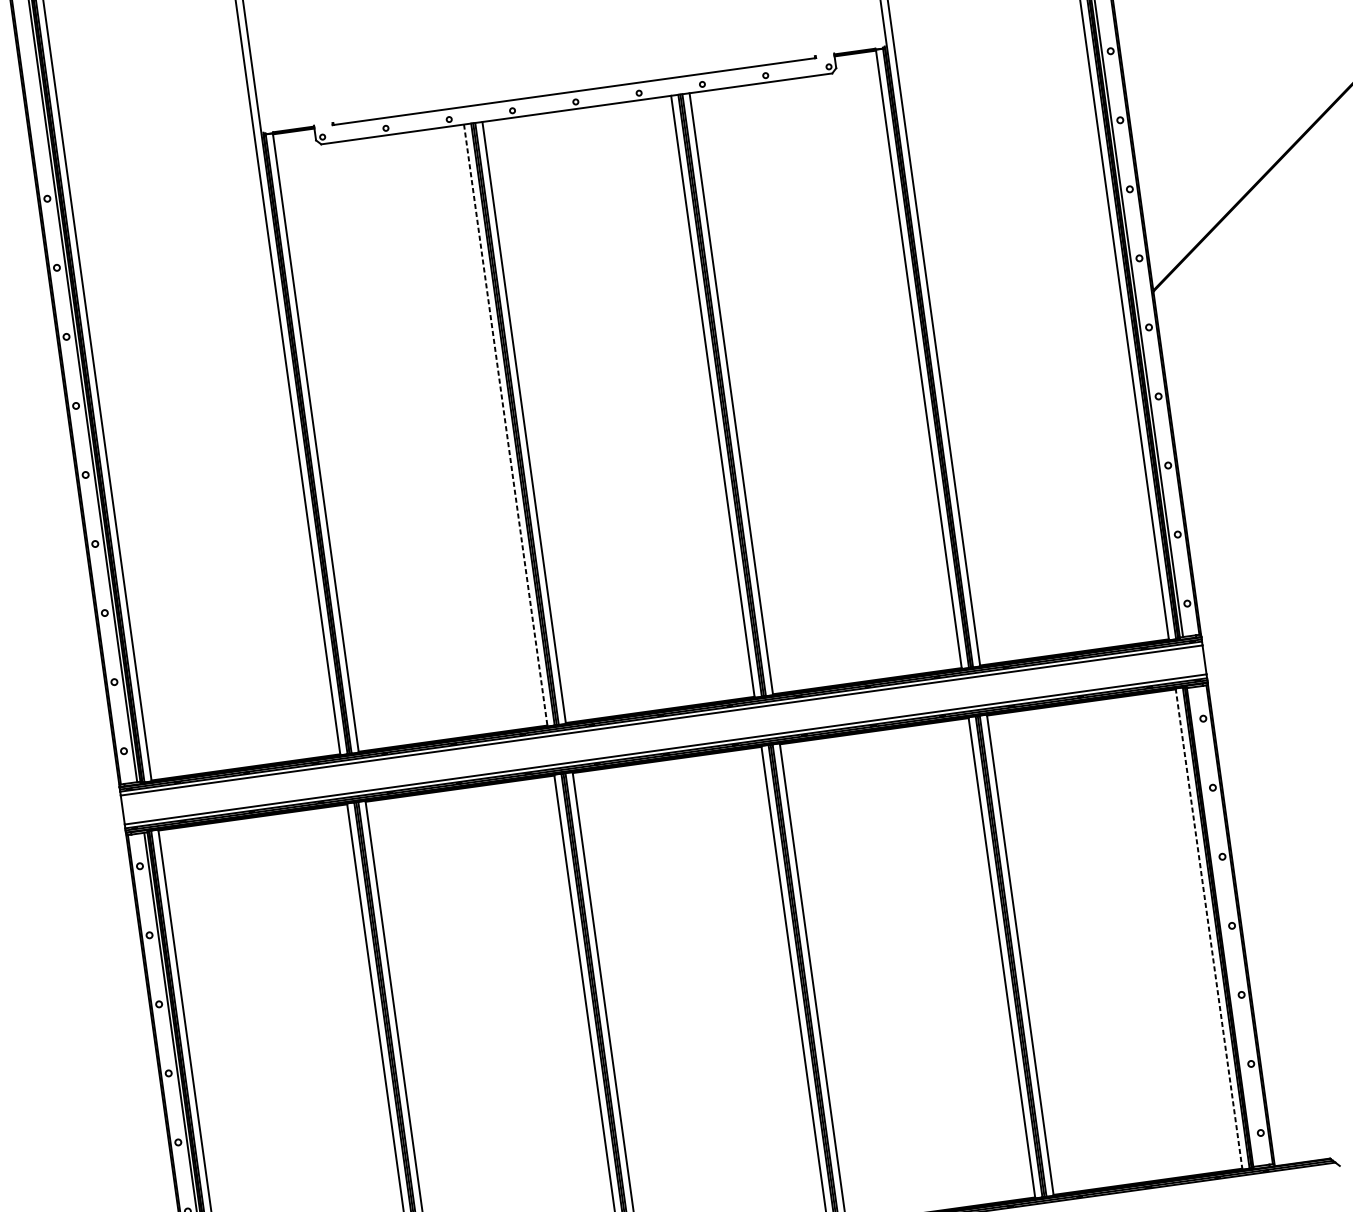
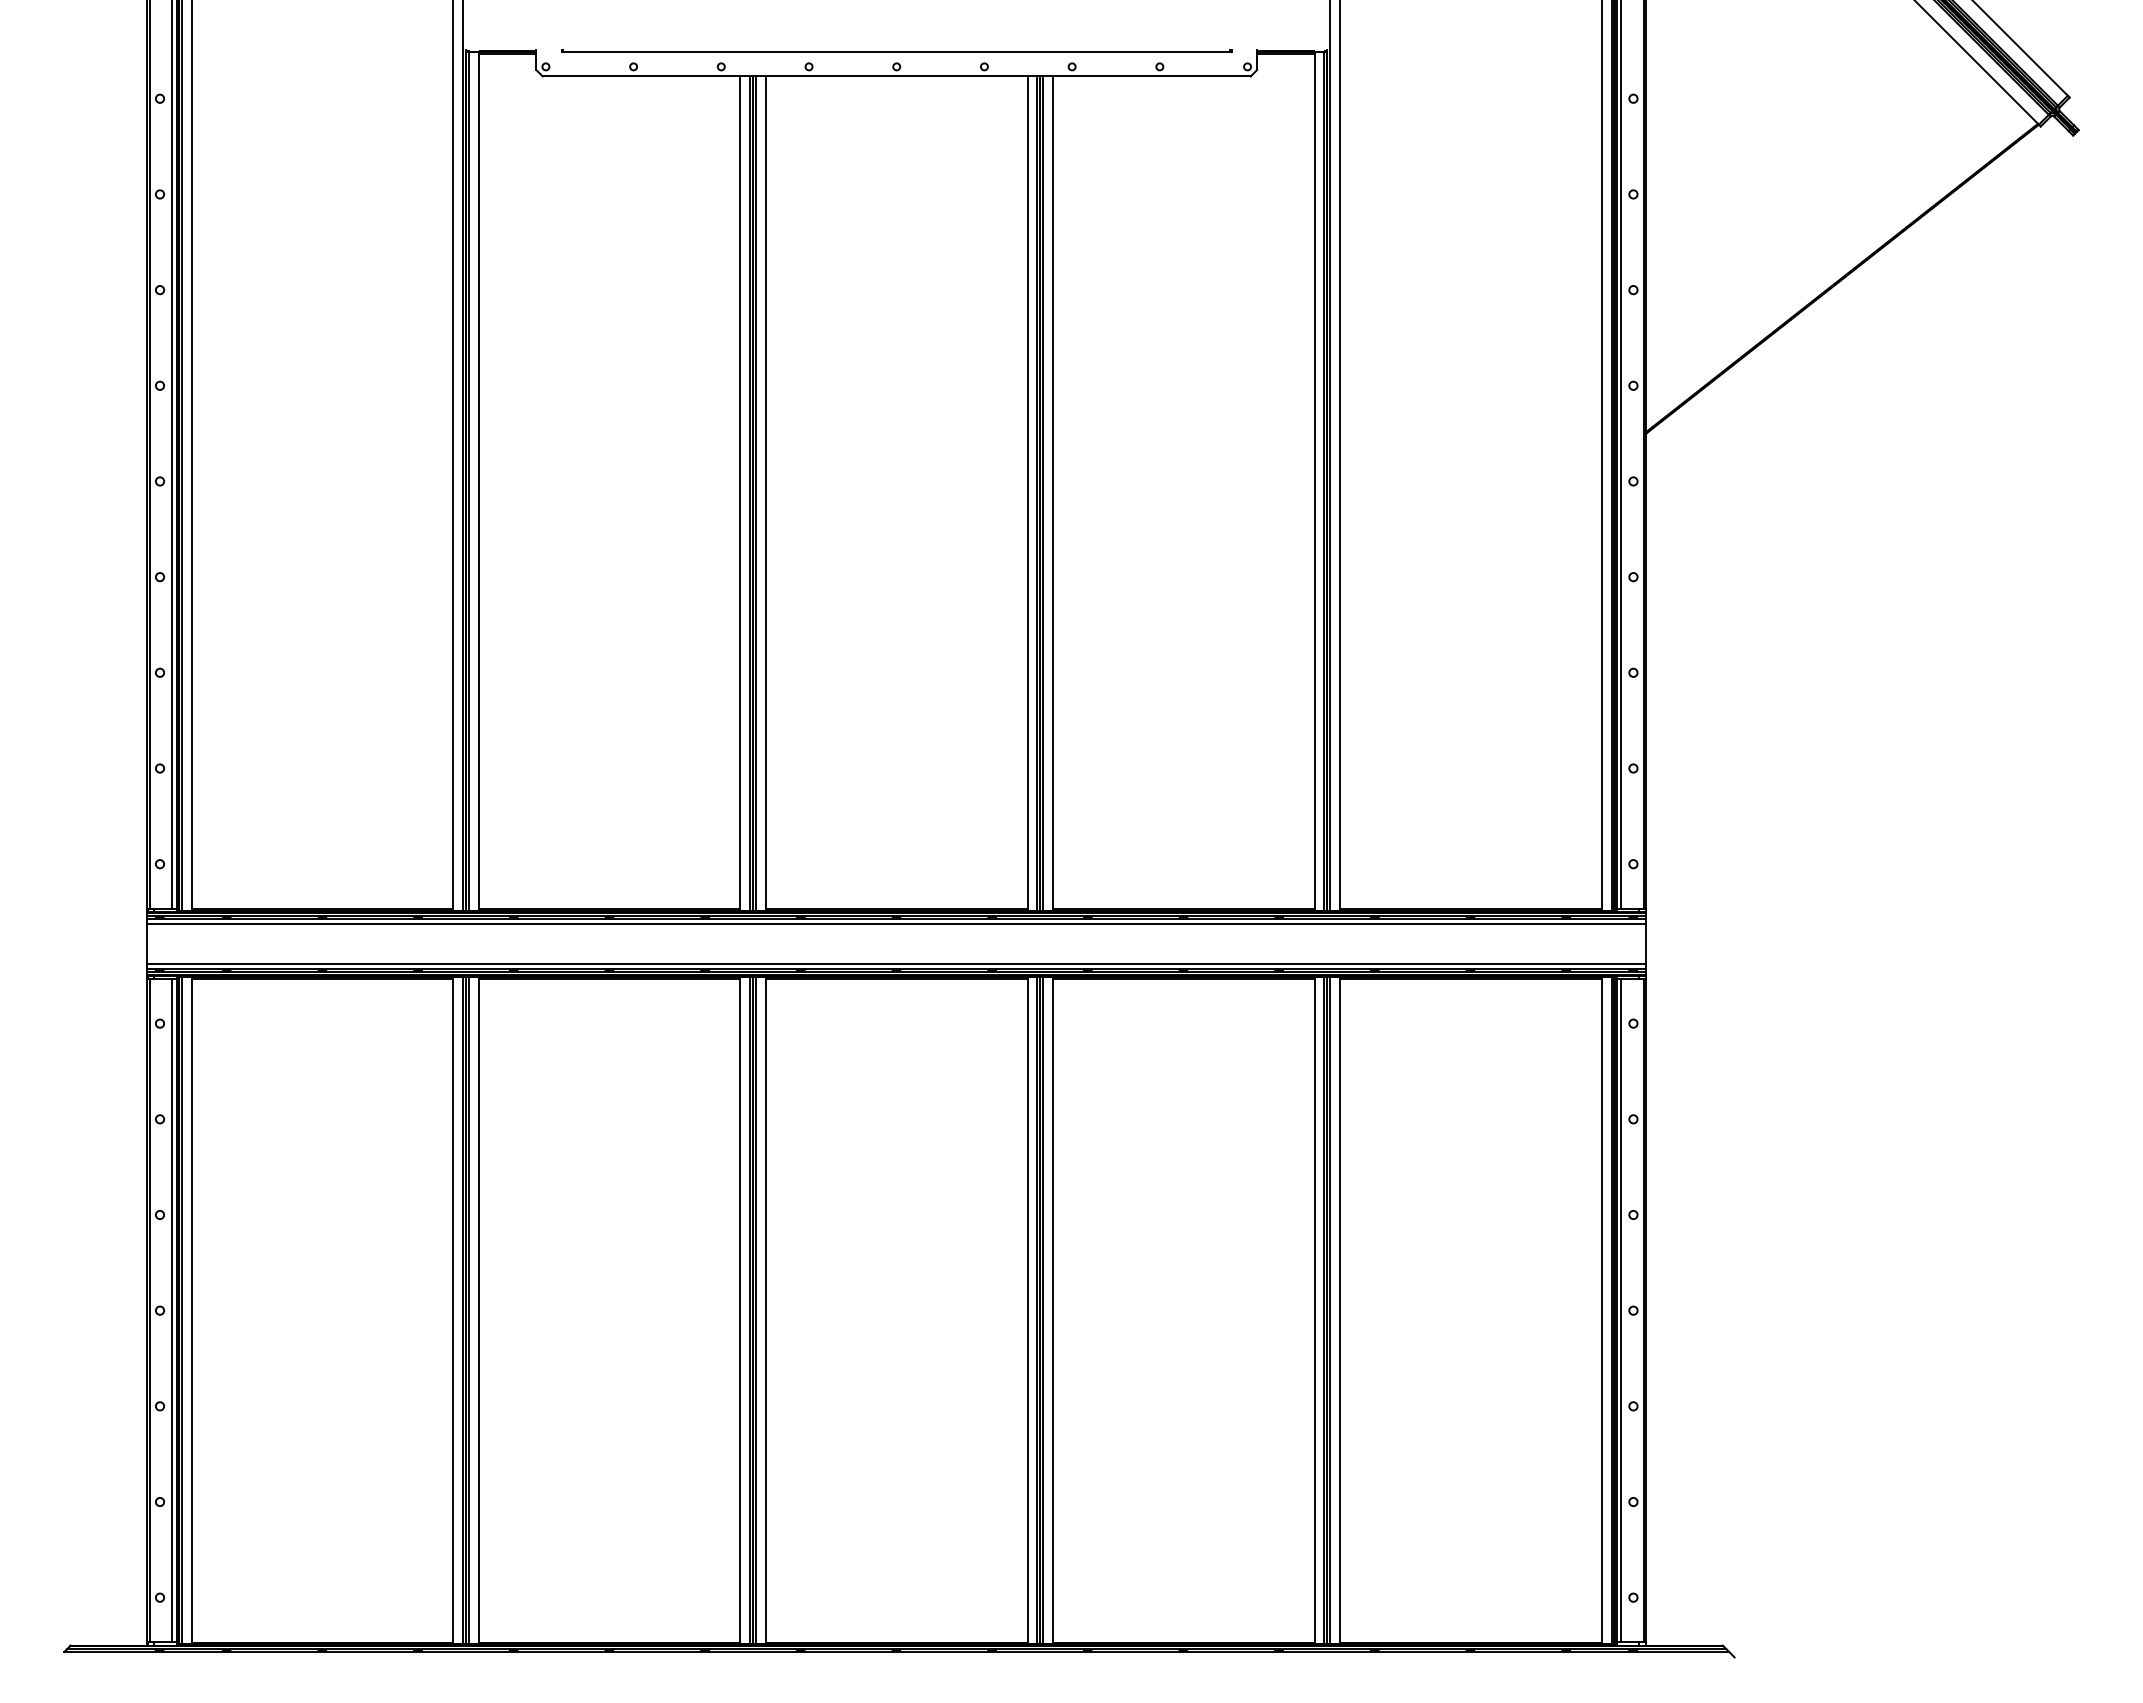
line: (505, 426) -> (740, 494), dashed -> solid
line: (1223, 926) -> (1621, 1310), added
line: (1209, 929) -> (1601, 1311), dashed -> solid

